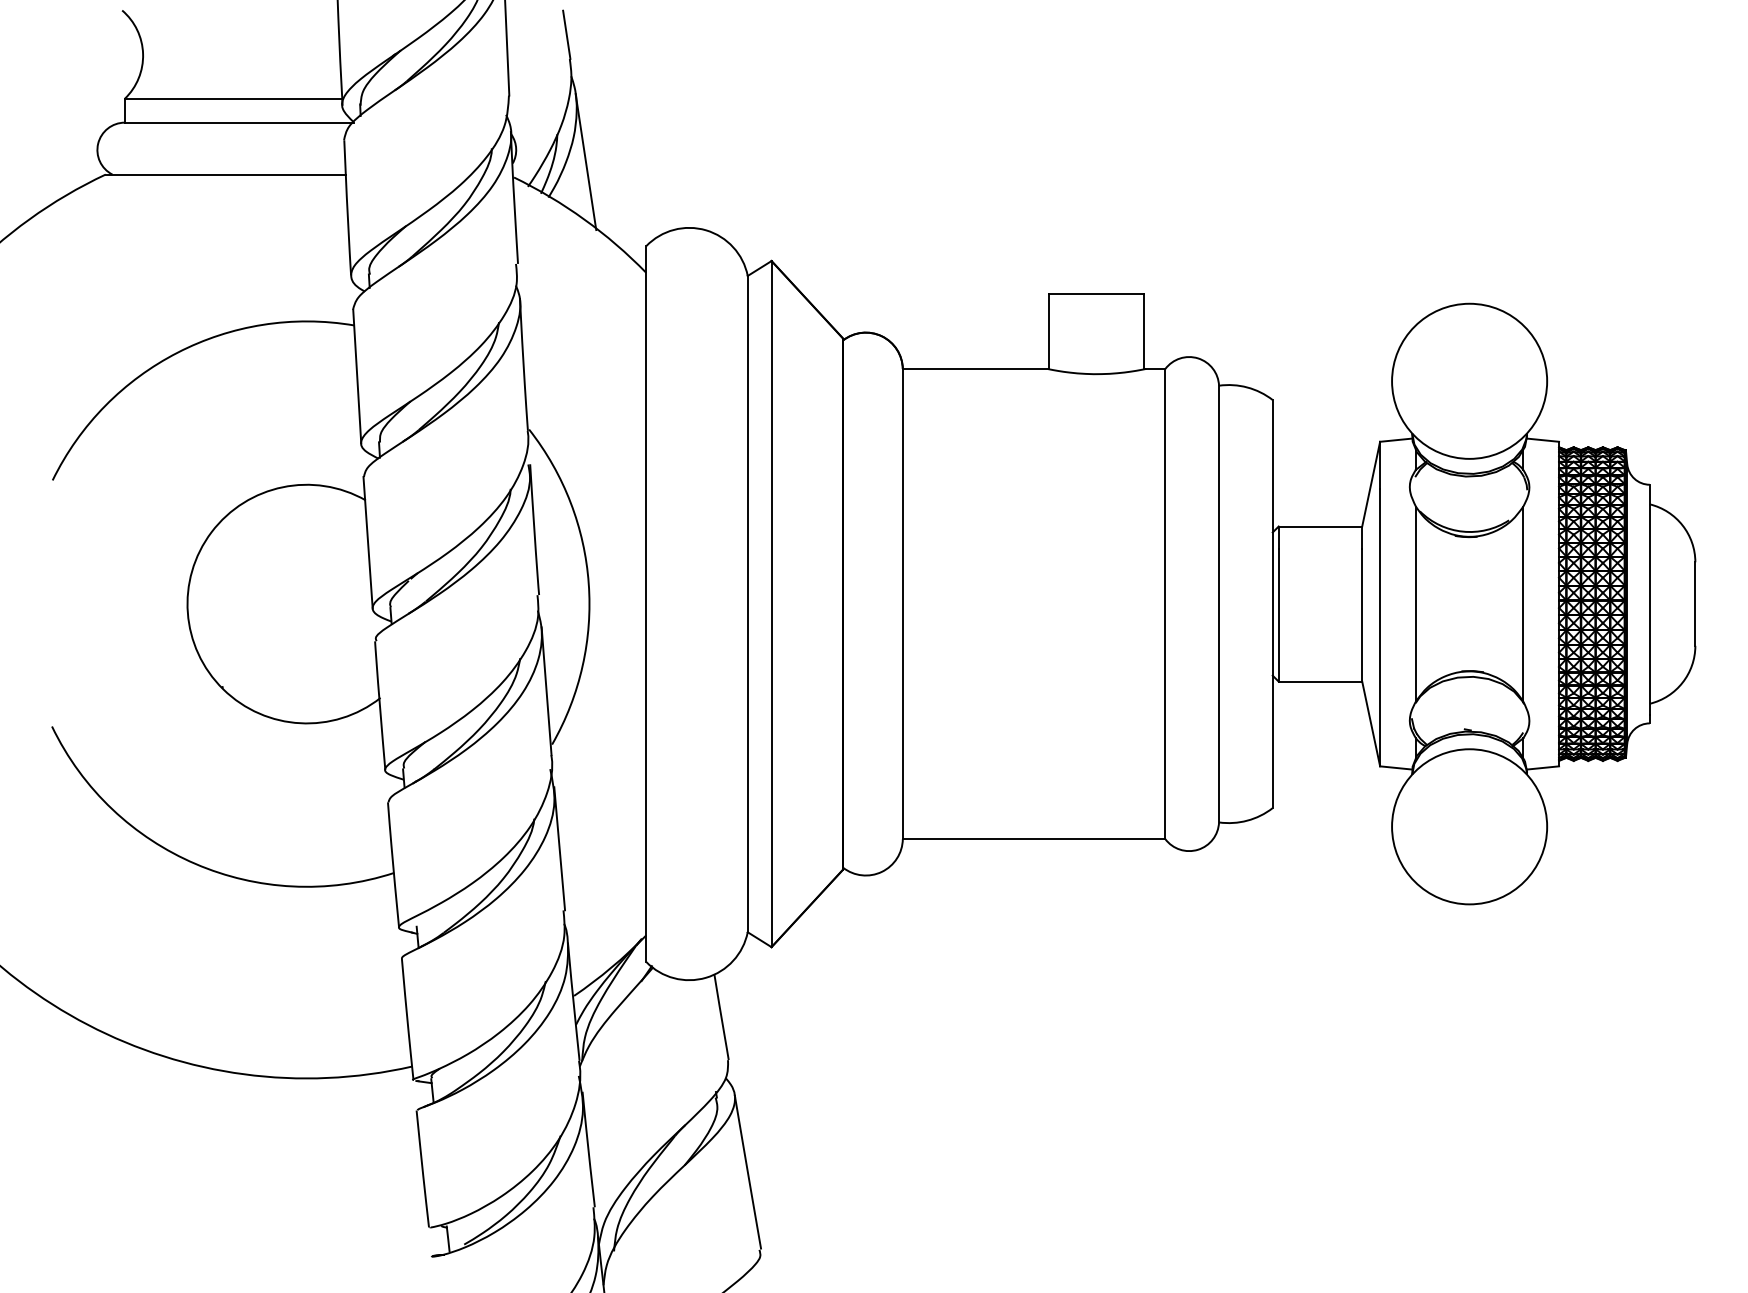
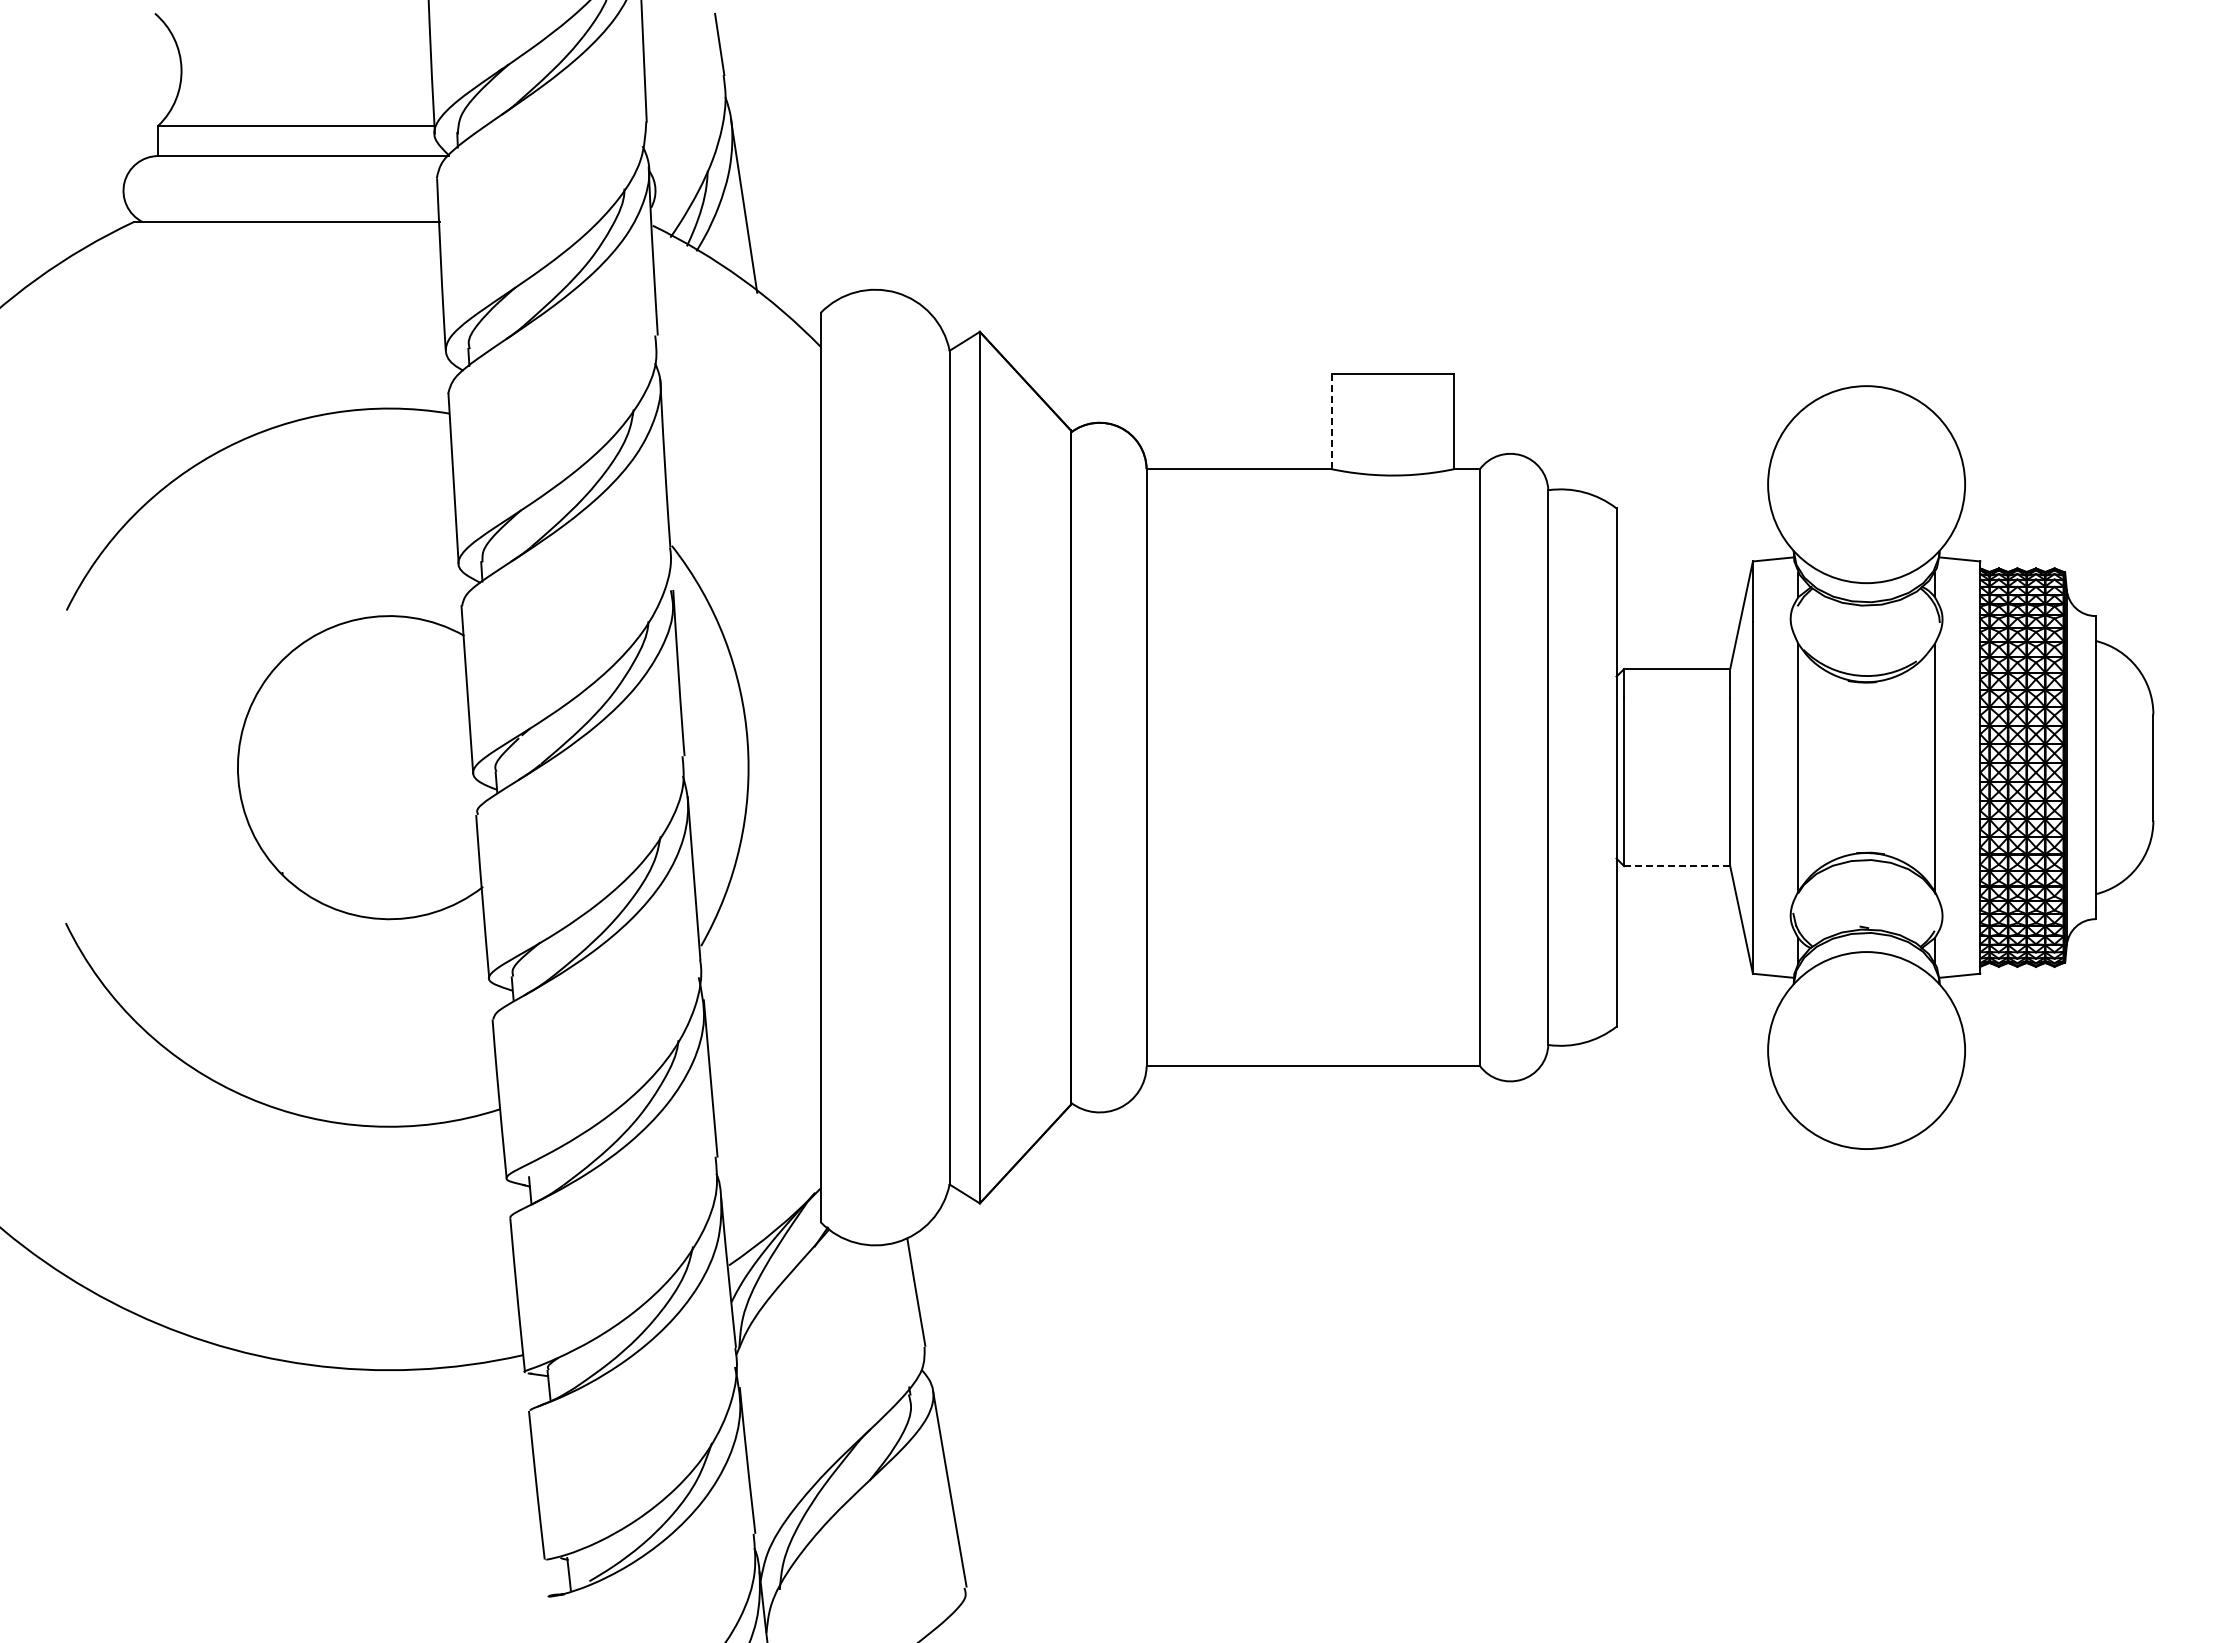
line: (1049, 331) -> (1332, 421), solid -> dashed
line: (1320, 681) -> (1677, 866), solid -> dashed

